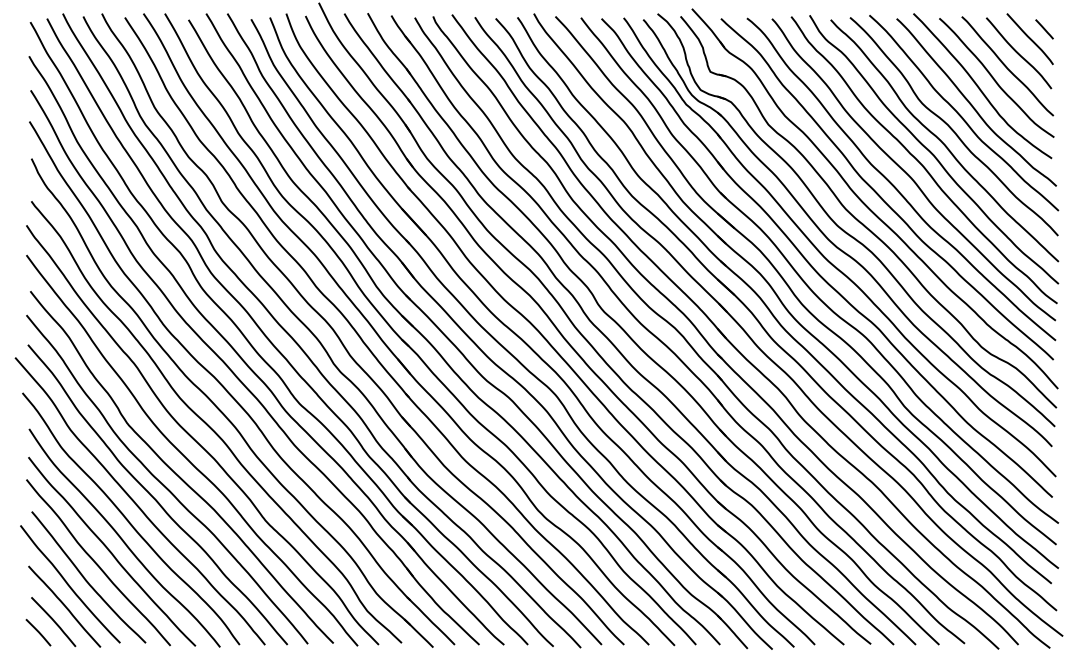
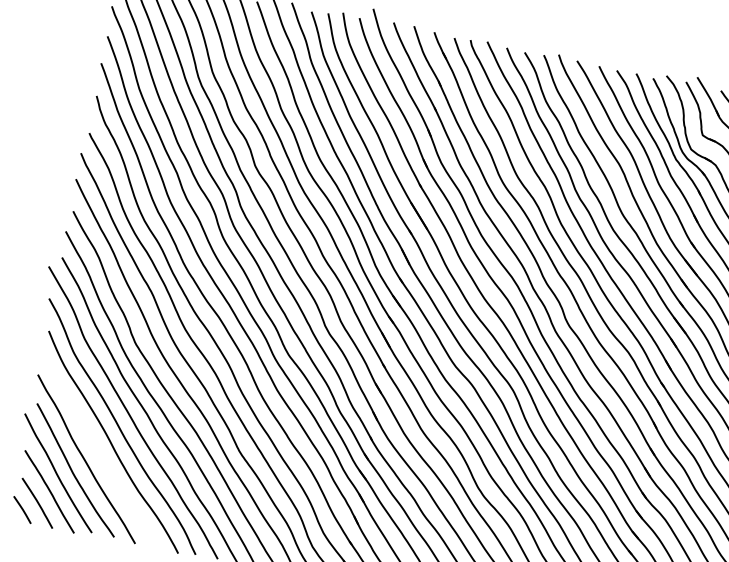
curve: (111, 551) -> (99, 451), removed

